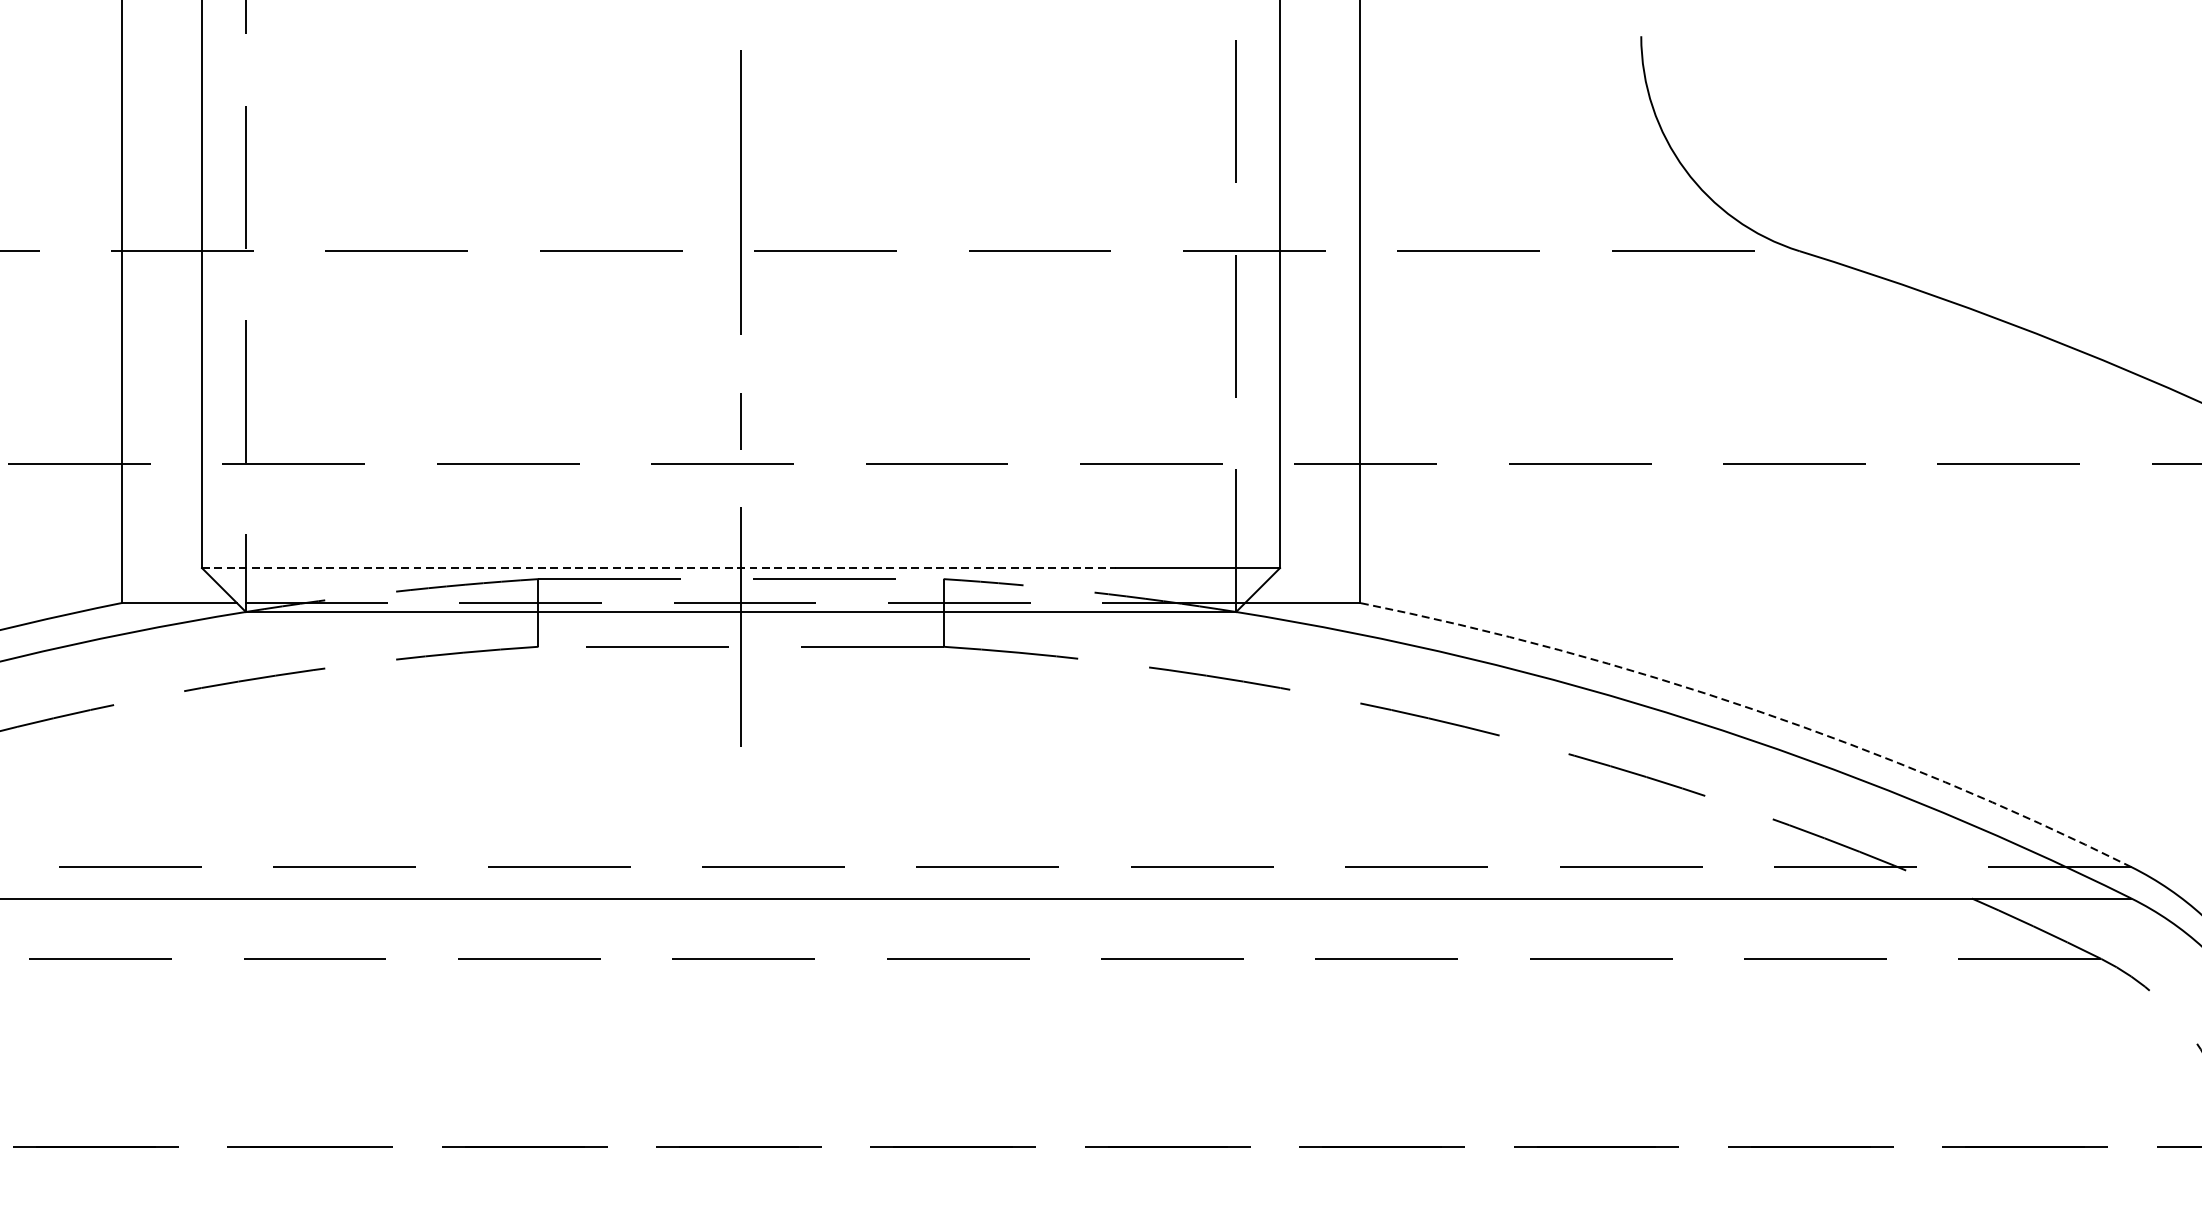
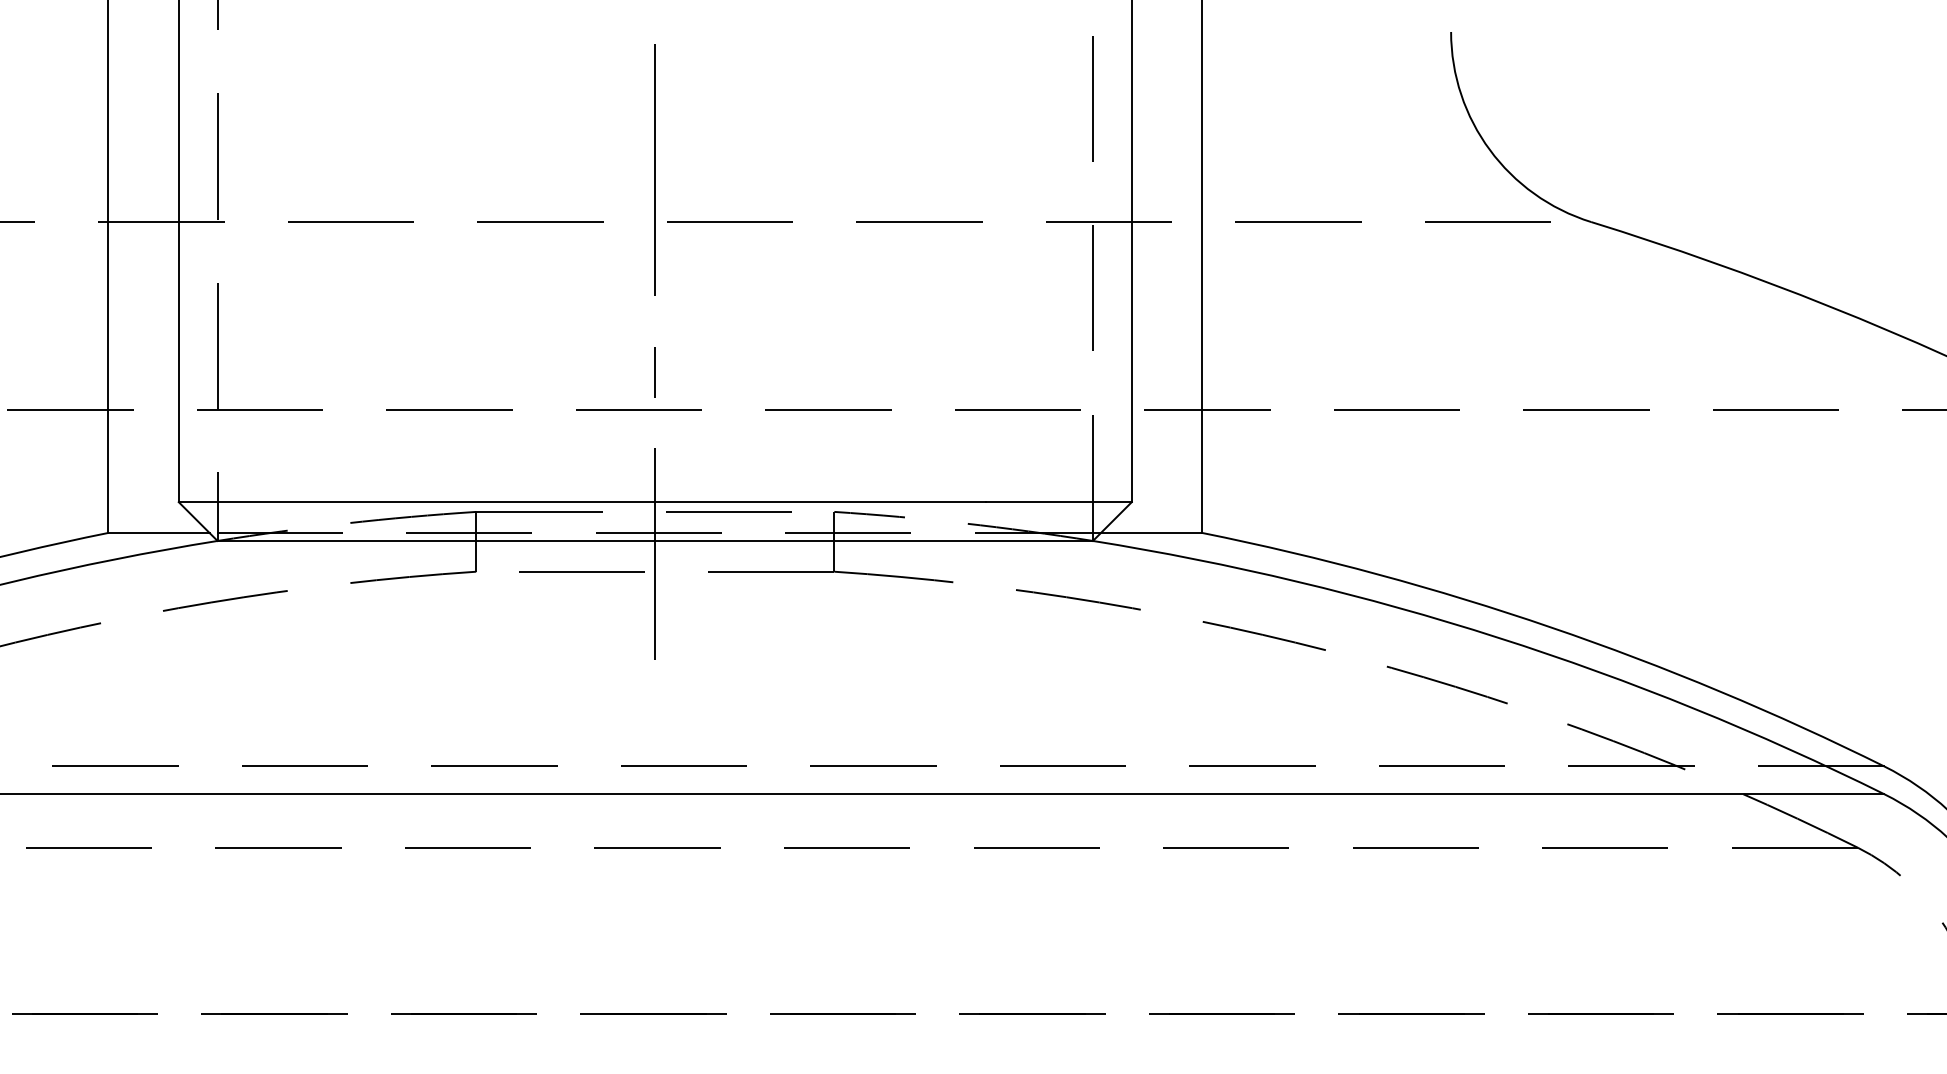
line: (658, 568) -> (582, 502), dashed -> solid
arc: (1754, 709) -> (1551, 627), dashed -> solid

